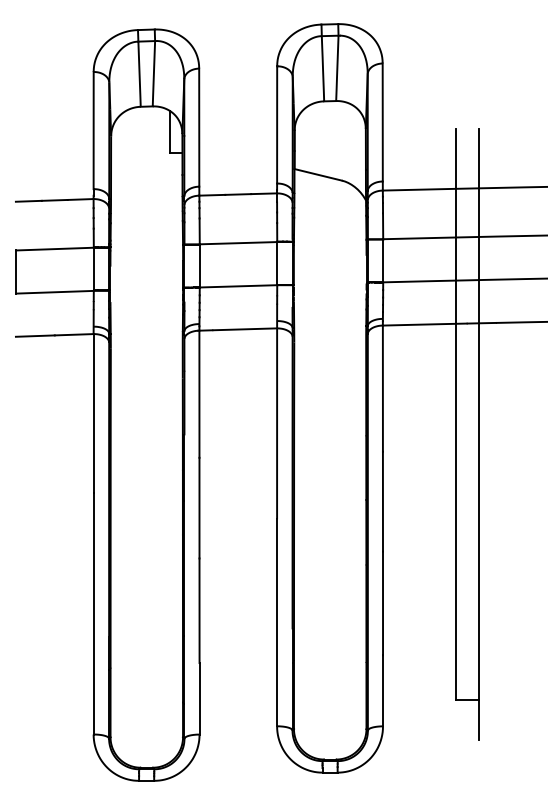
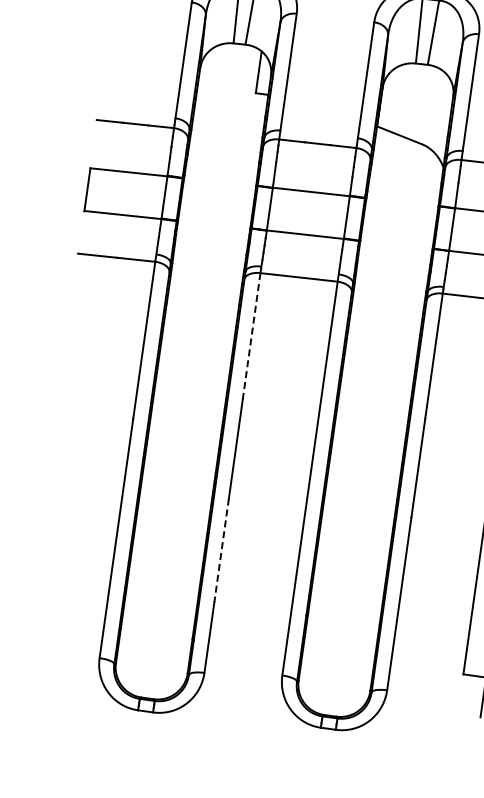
line: (199, 394) -> (251, 336), solid -> dashed
line: (199, 611) -> (221, 551), solid -> dashed

